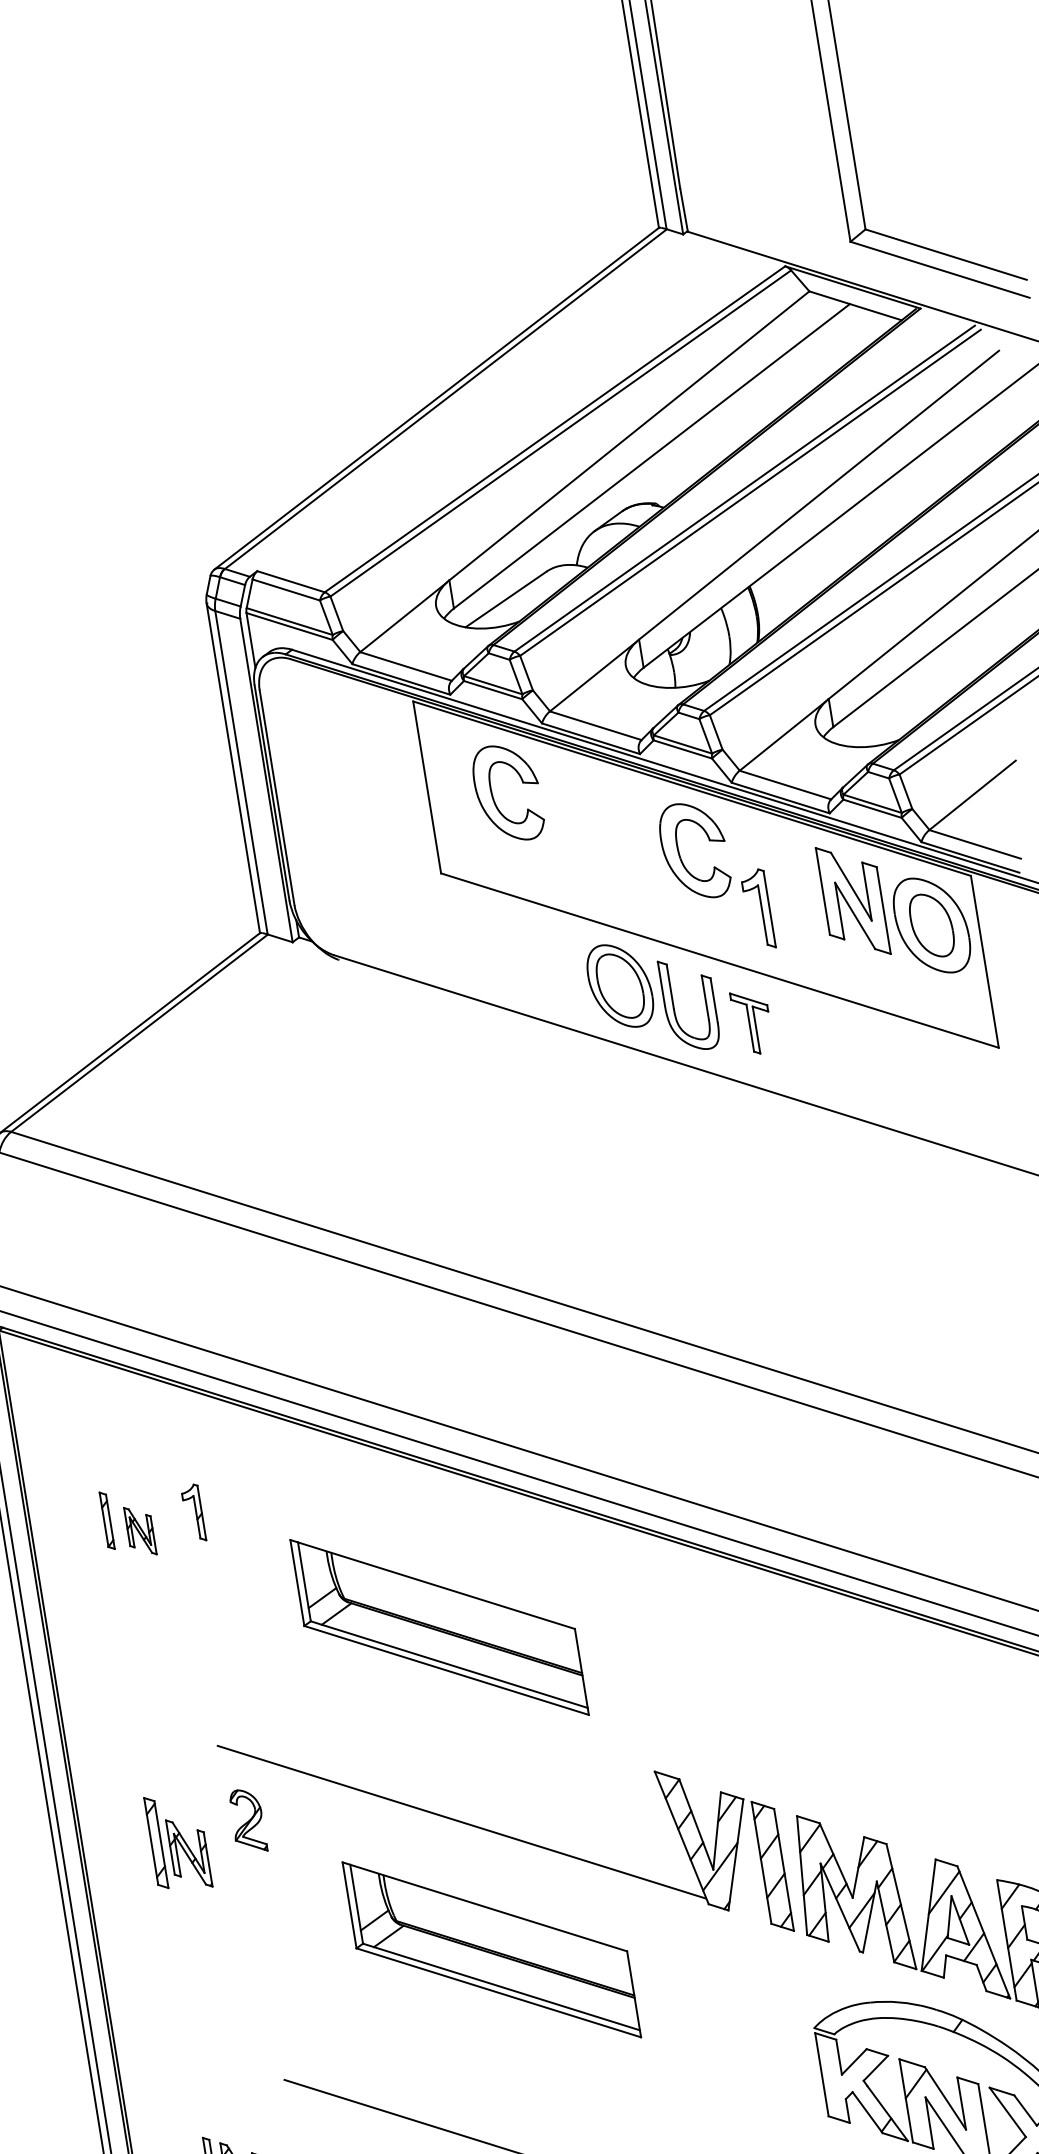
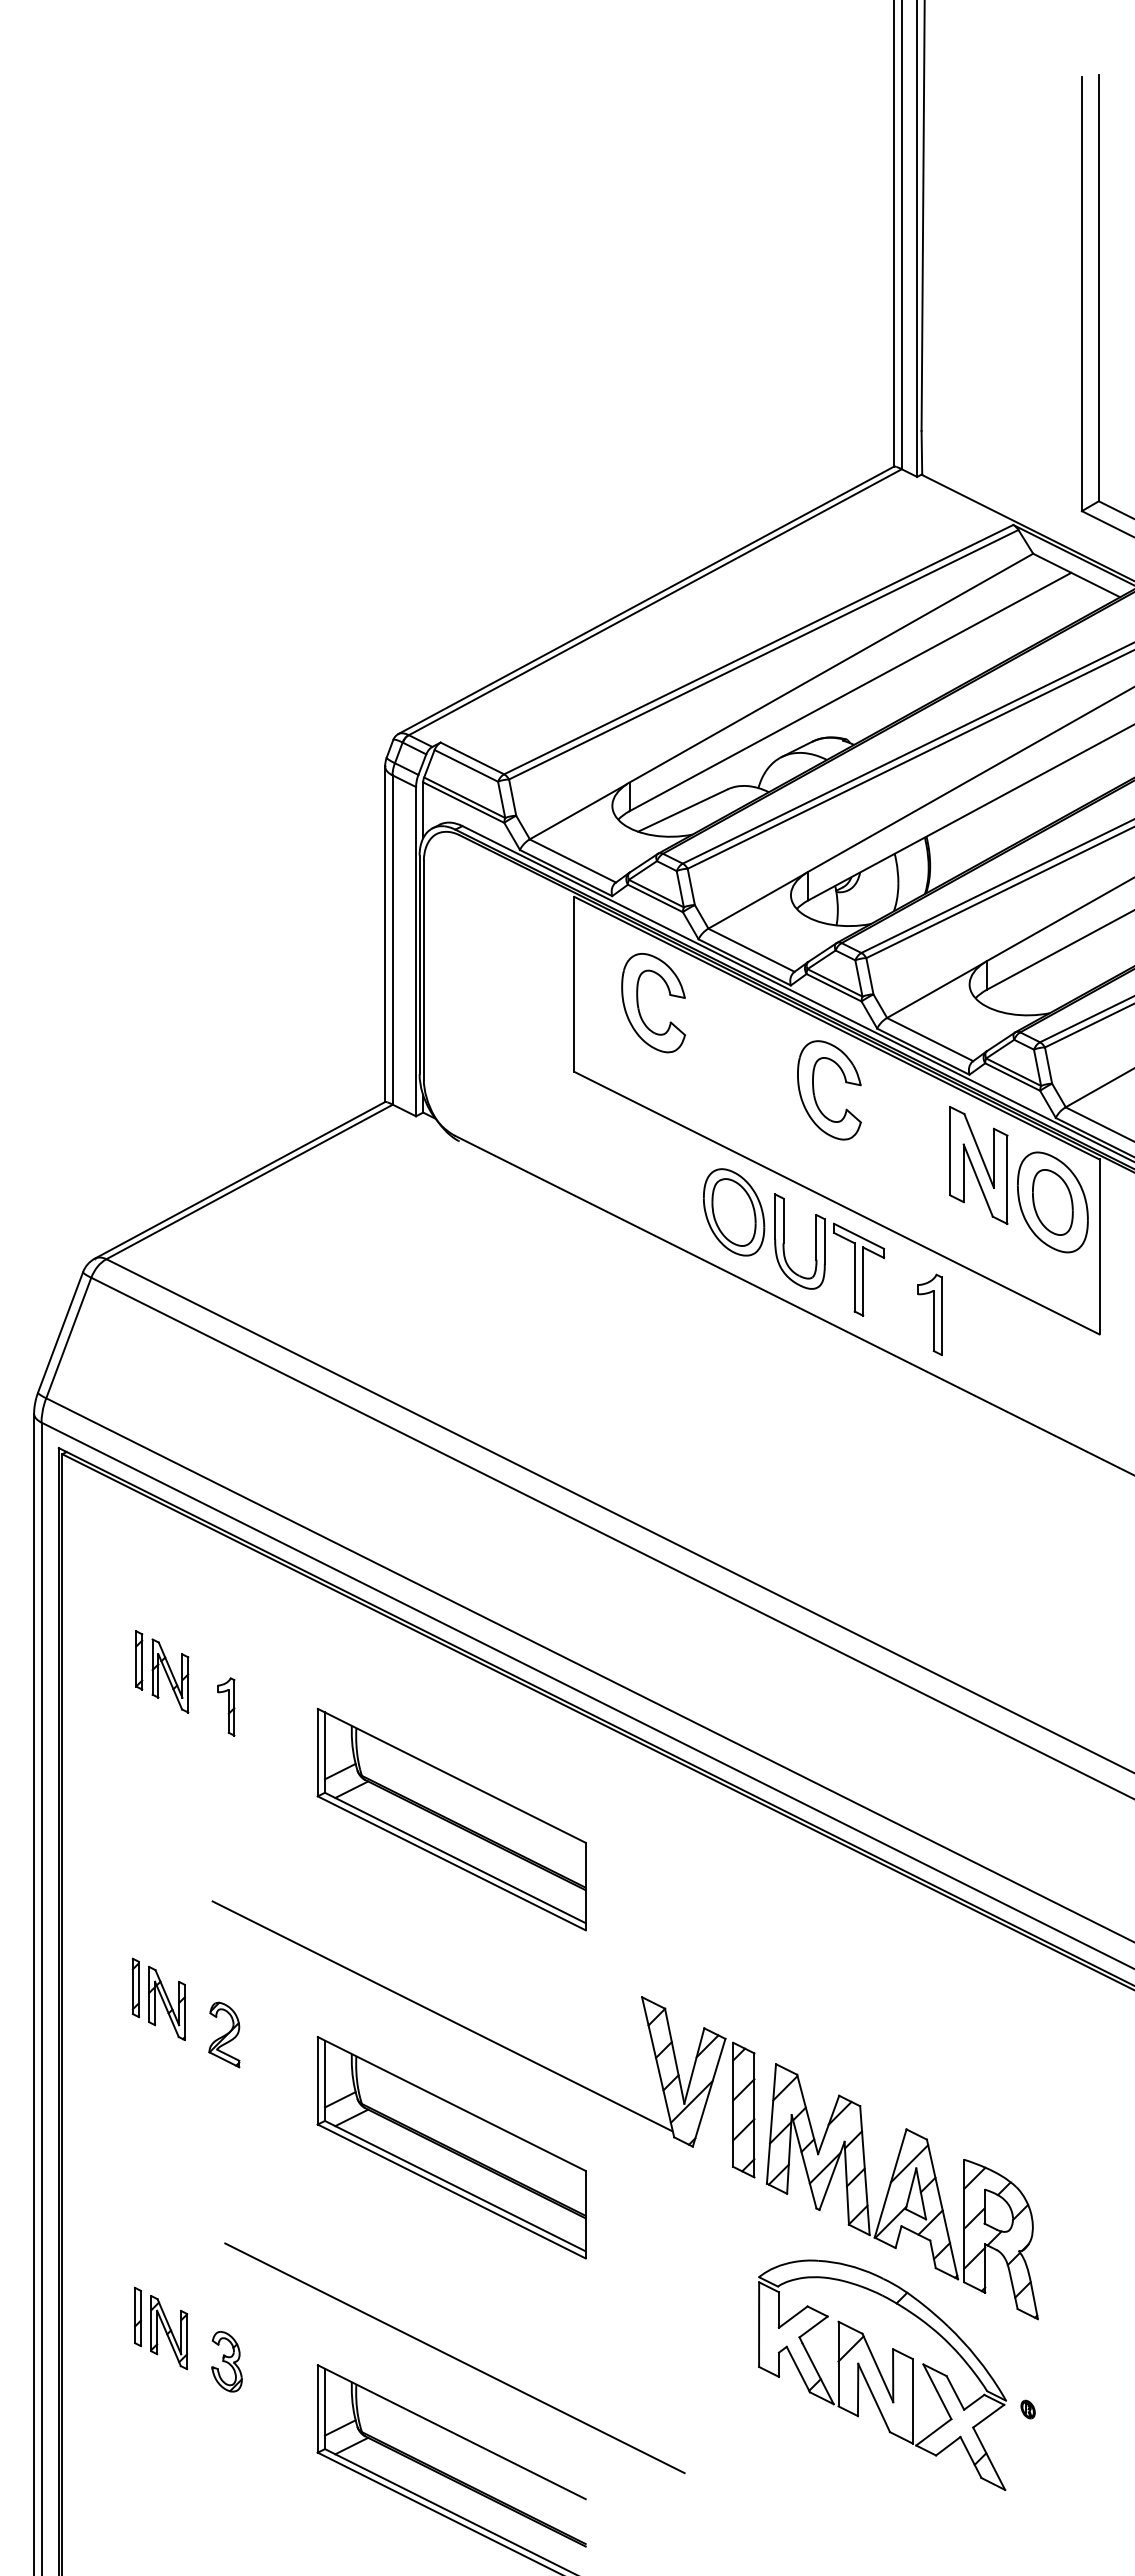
part: (757, 909) -> (929, 1314), moved
part: (752, 1022) -> (859, 1269), size x1.43
part: (193, 1512) -> (226, 1706), moved
part: (140, 1530) -> (170, 1675), size x1.43
part: (247, 1820) -> (224, 2034), moved
part: (155, 1842) -> (135, 1987), size x0.62

